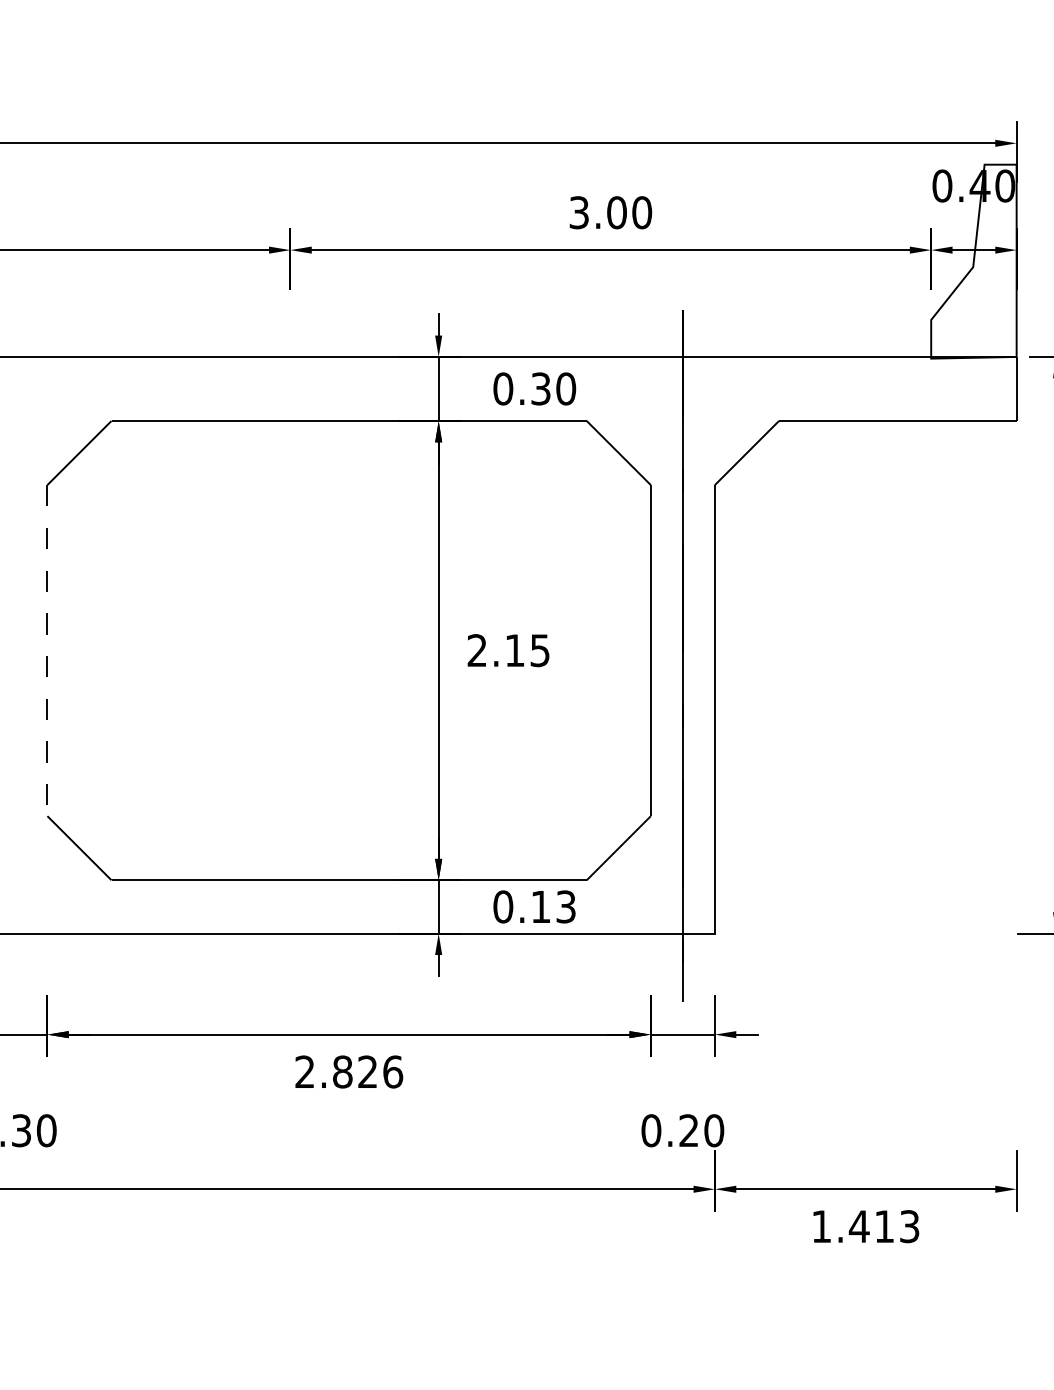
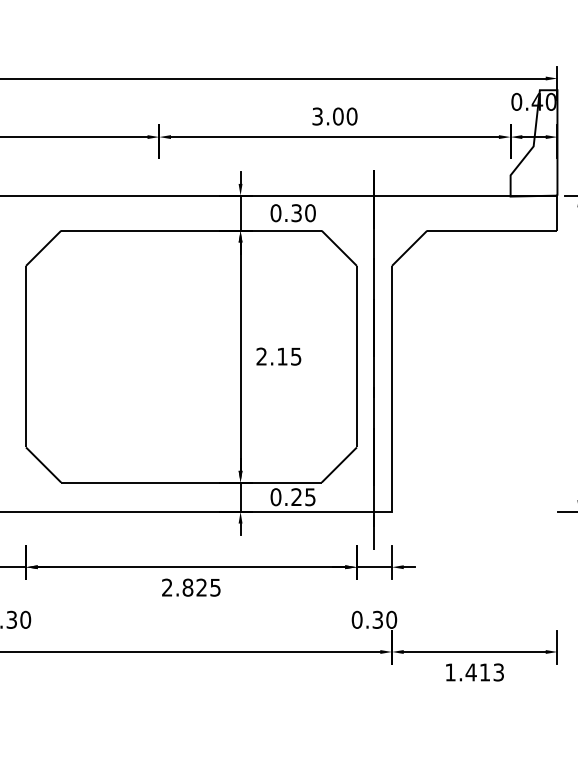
line: (48, 650) -> (26, 356), dashed -> solid
text: (553, 905) -> (303, 496), 0.13 -> 0.25
text: (392, 1071) -> (215, 587), 2.826 -> 2.825
text: (688, 1130) -> (377, 619), 0.20 -> 0.30

